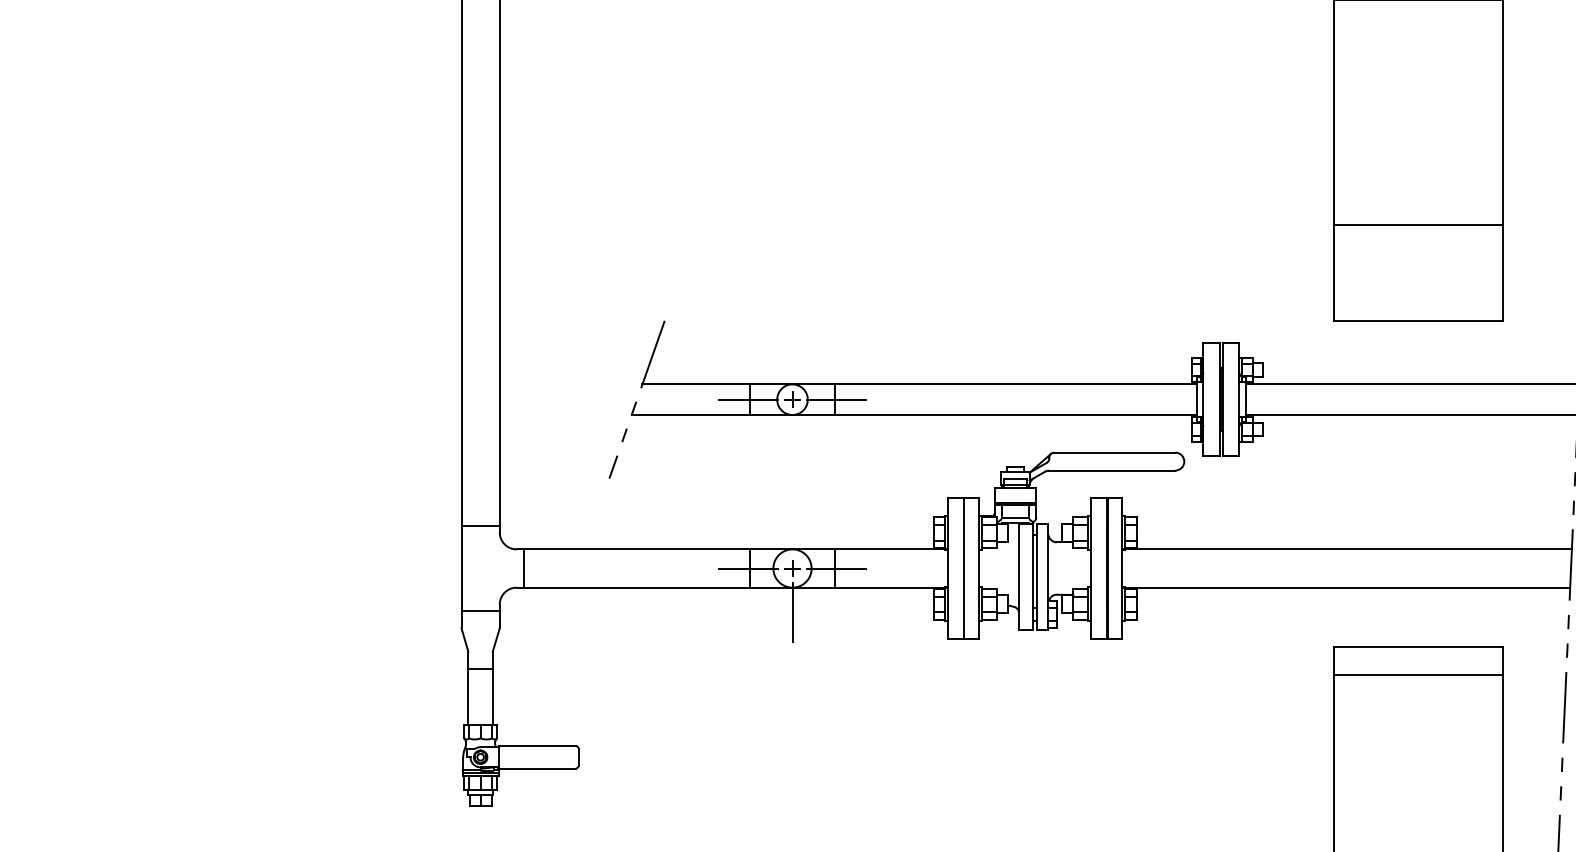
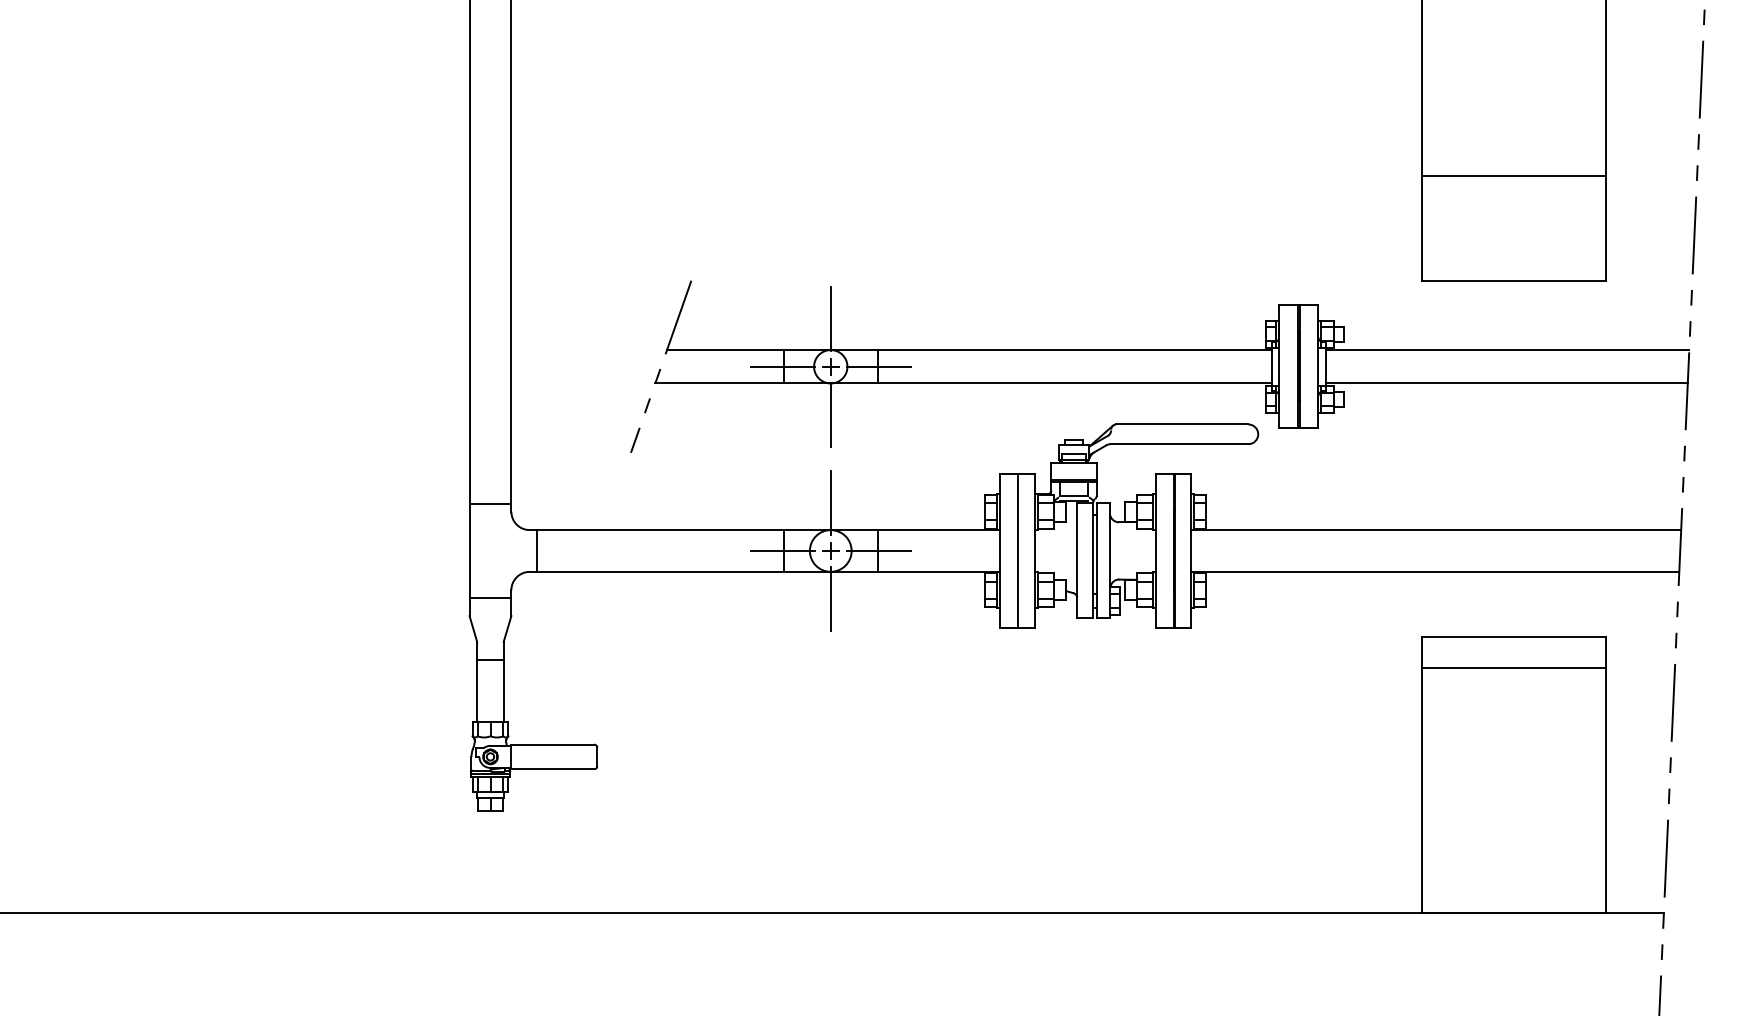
line: (792, 355) -> (830, 318), added
line: (792, 443) -> (830, 414), added
line: (792, 525) -> (830, 503), added

